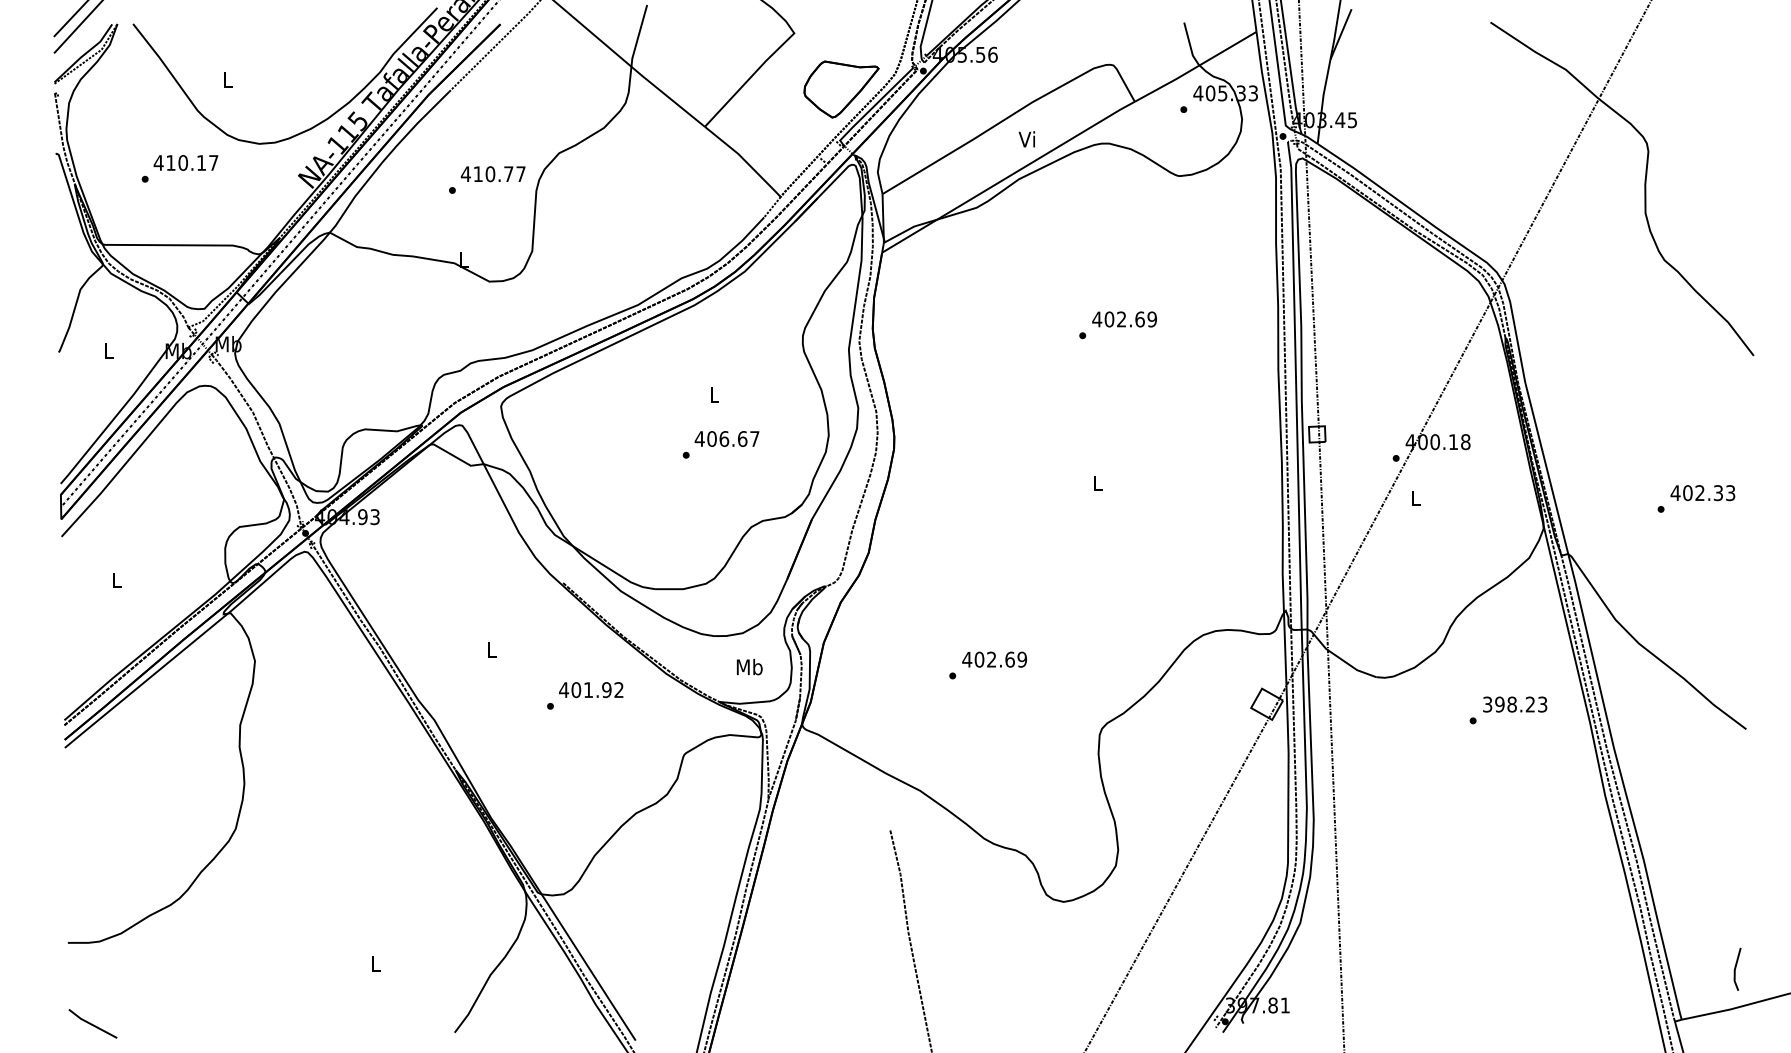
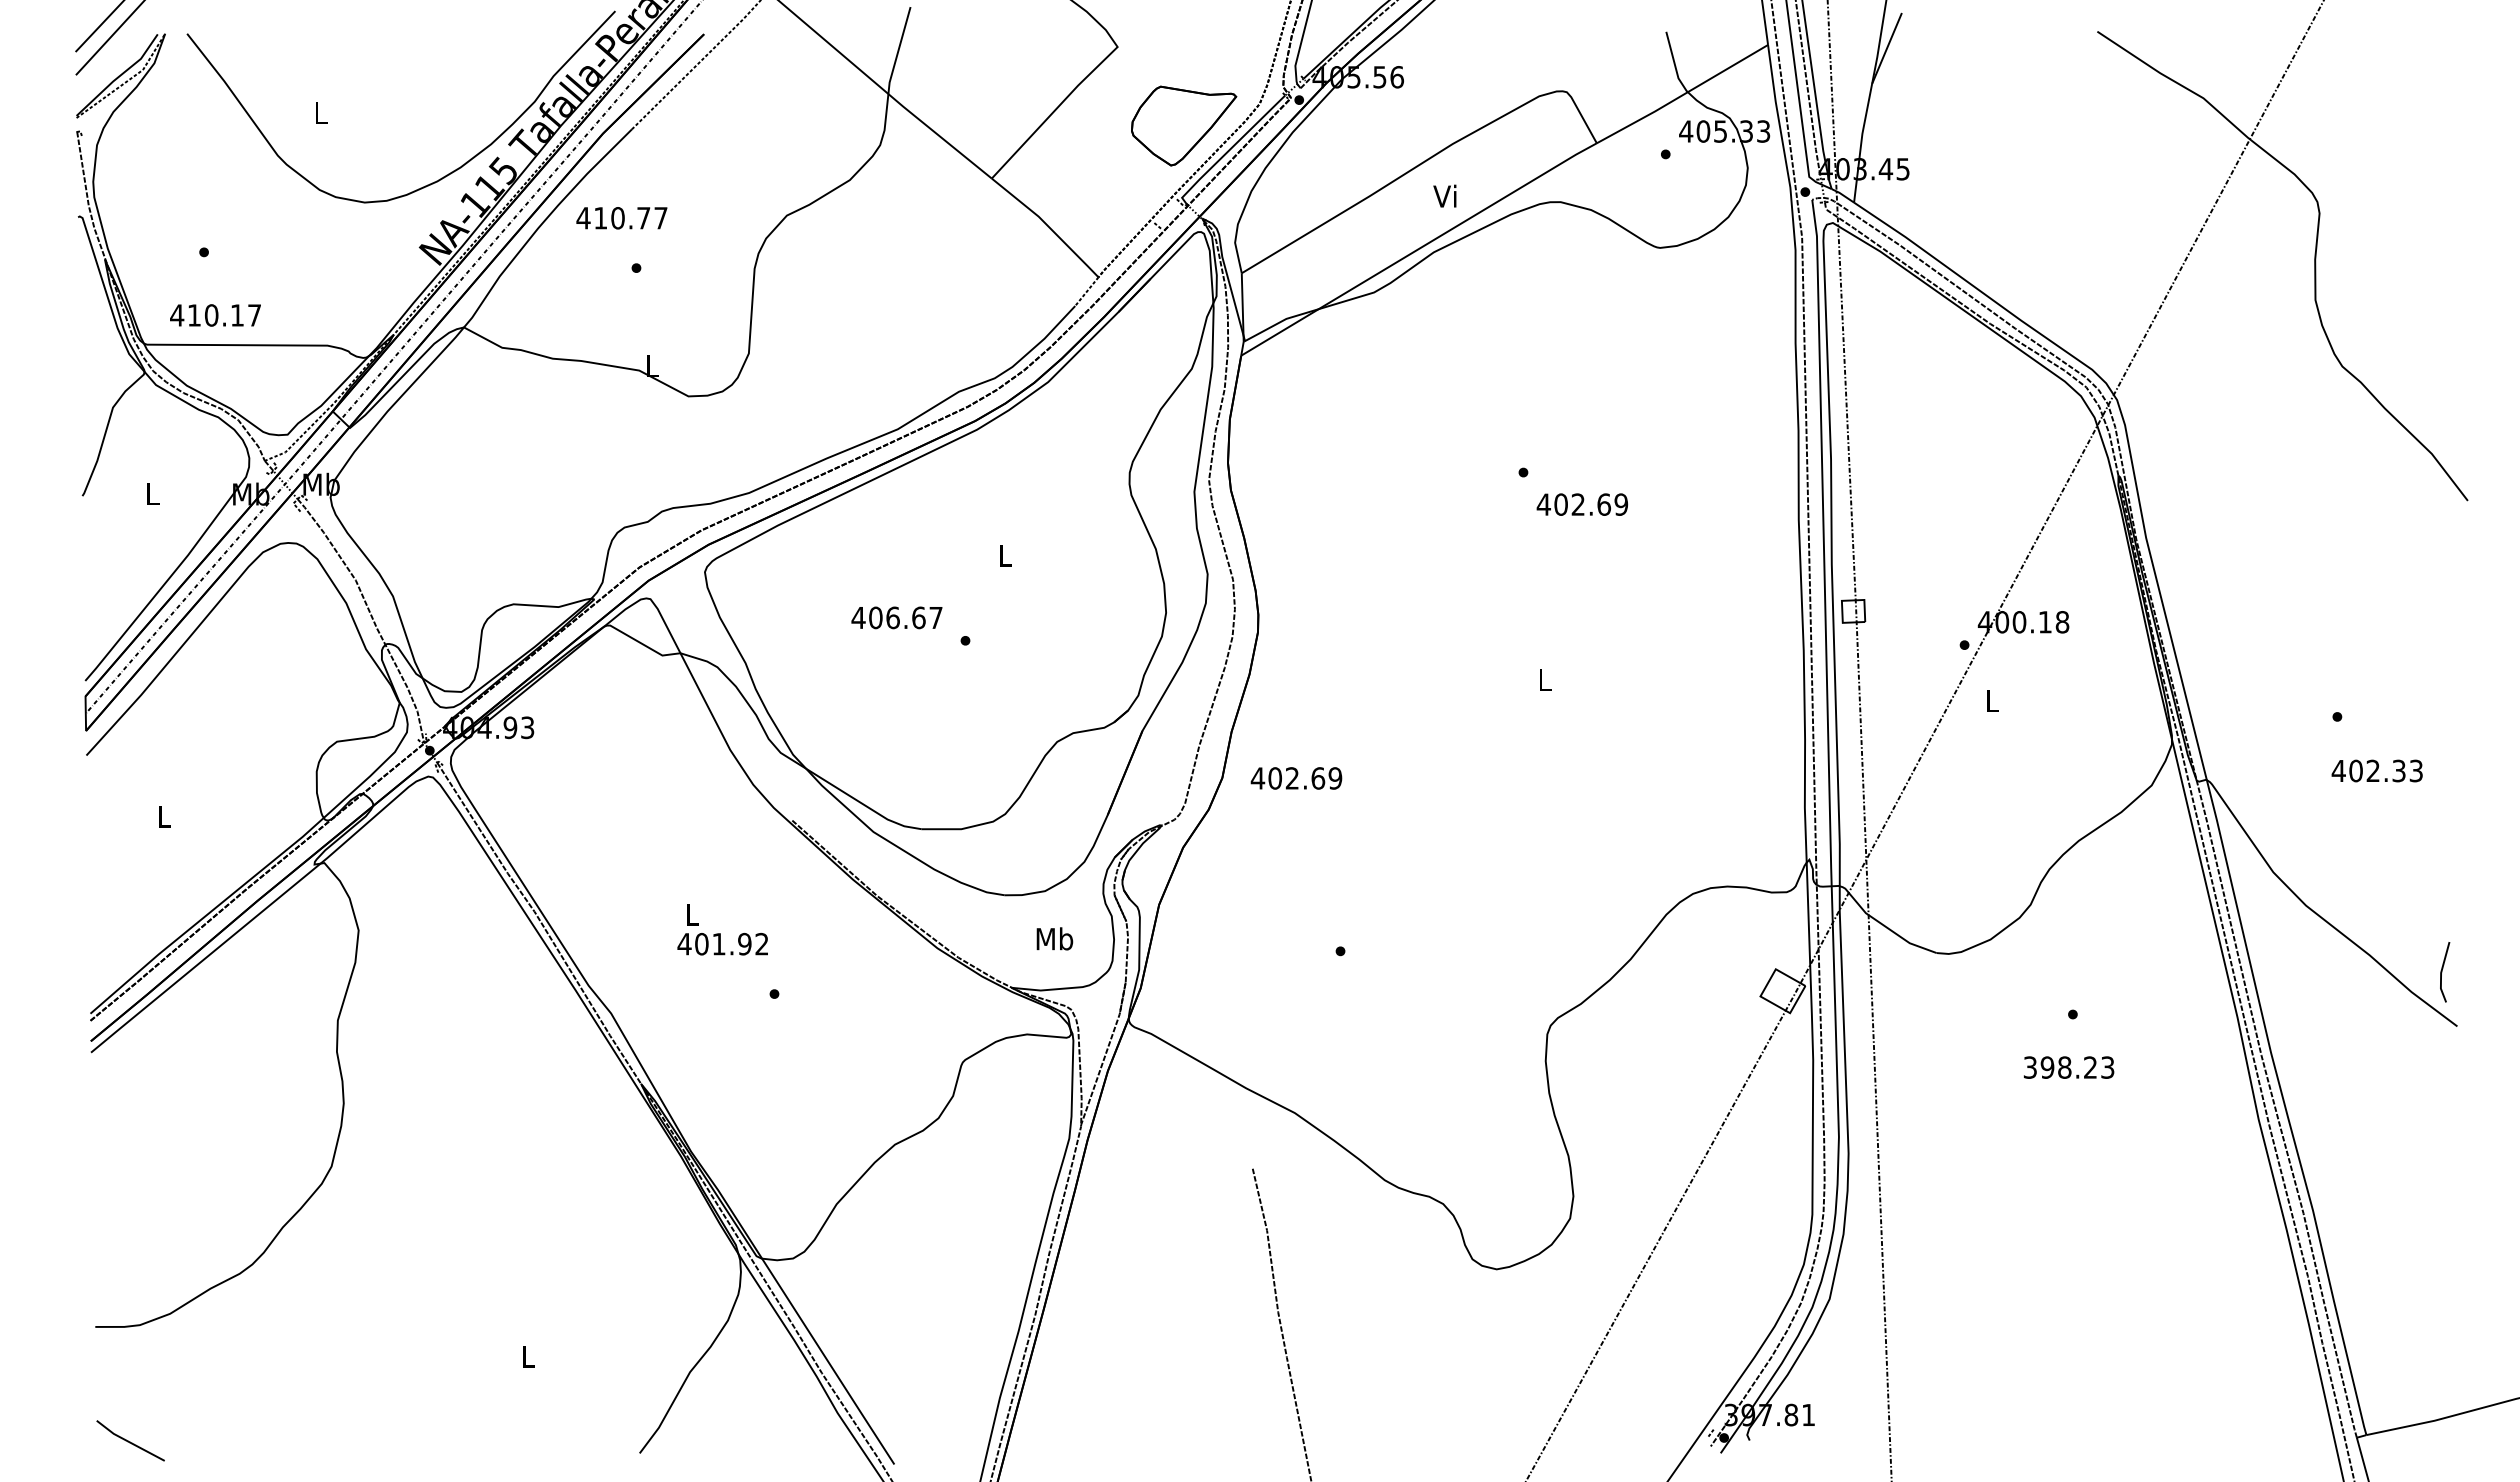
text: (185, 163) -> (215, 315), moved
text: (492, 174) -> (621, 218), moved
text: (1124, 319) -> (1582, 504), moved
text: (726, 438) -> (896, 617), moved
text: (1702, 492) -> (2376, 770), moved
text: (994, 659) -> (1296, 778), moved
text: (591, 689) -> (722, 943), moved
text: (1515, 704) -> (2069, 1067), moved
line: (1735, 969) -> (2442, 972), moved

